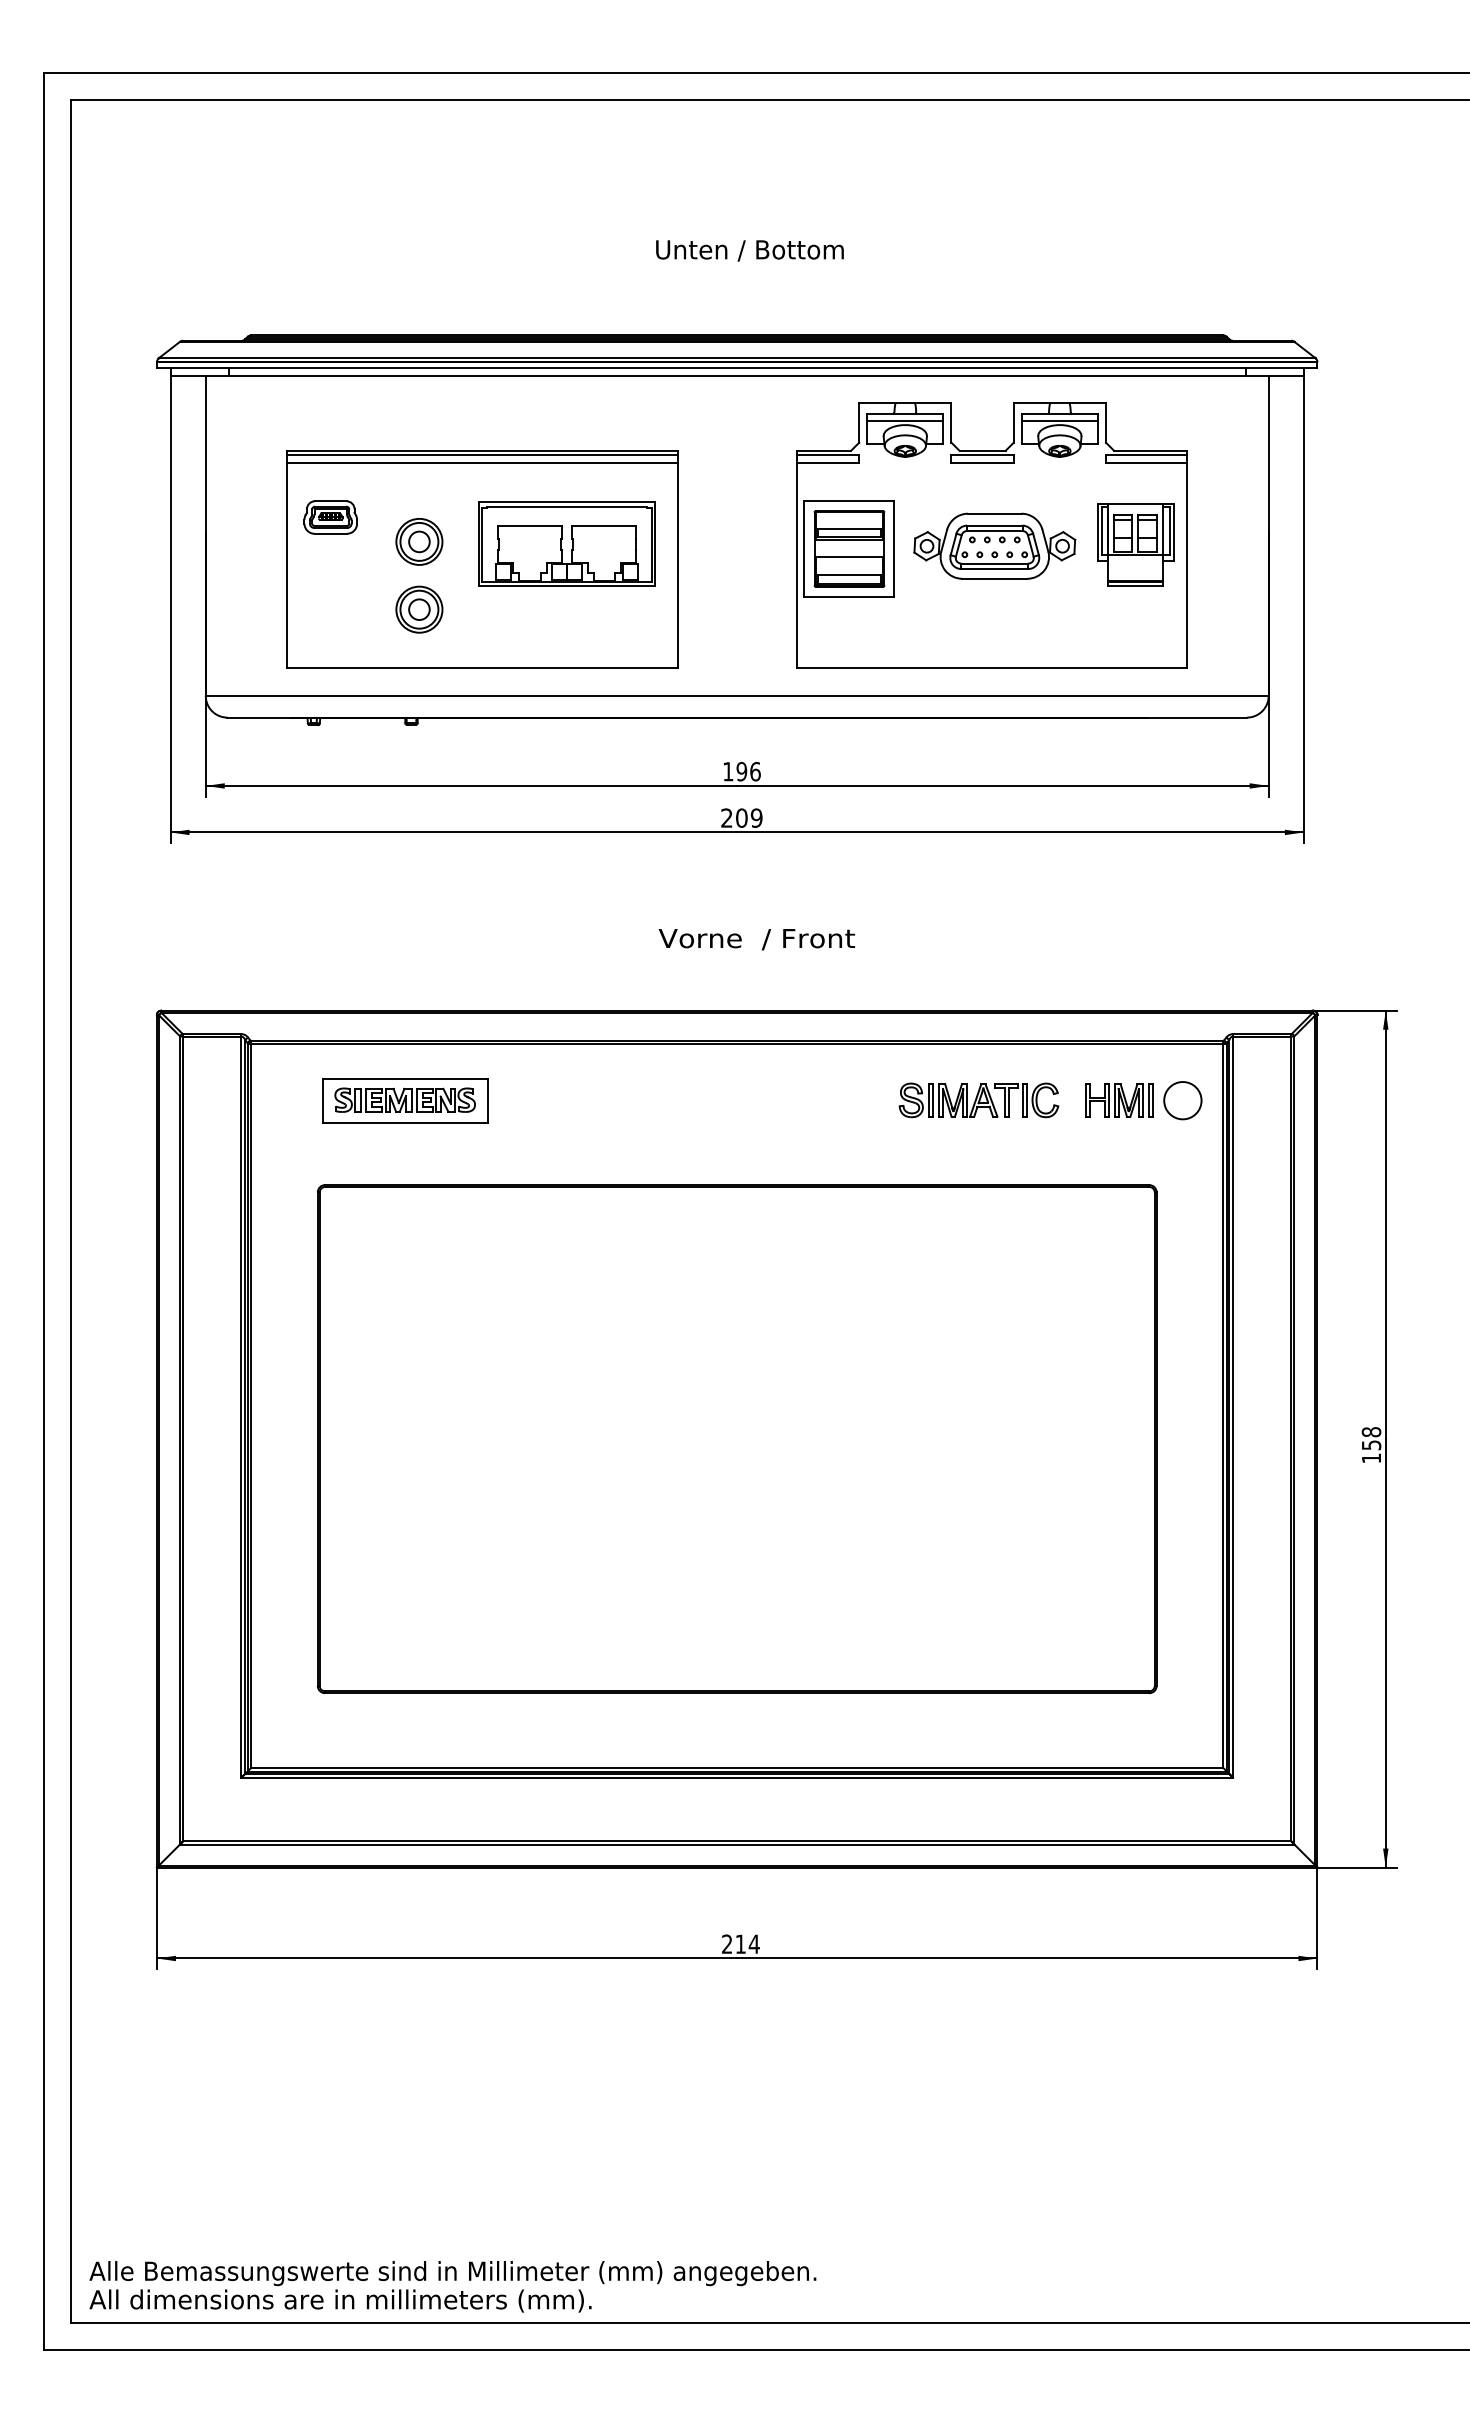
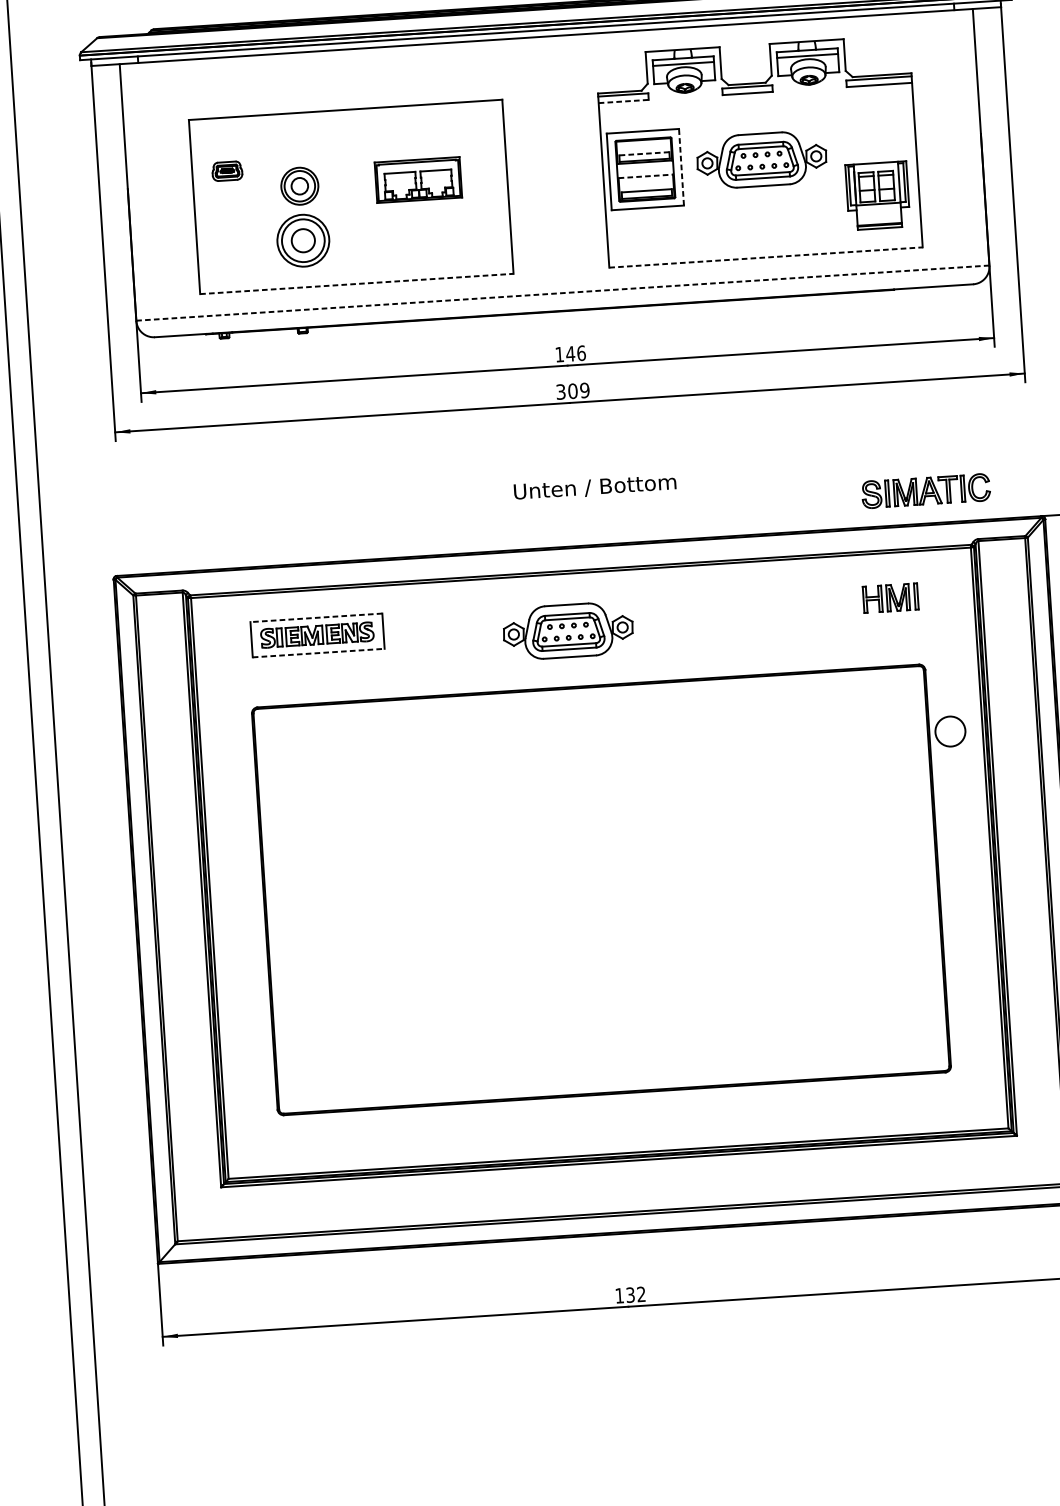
line: (482, 454) -> (345, 112), removed
line: (482, 462) -> (346, 119), removed
line: (828, 462) -> (624, 101), solid -> dashed
part: (330, 517) -> (227, 171), size x0.7
line: (848, 529) -> (643, 154), solid -> dashed
part: (566, 543) -> (417, 179), size x0.6
part: (1135, 544) -> (877, 195), moved
line: (894, 548) -> (681, 166), solid -> dashed
line: (849, 557) -> (645, 176), solid -> dashed
part: (419, 609) -> (303, 240), size x1.4
line: (482, 667) -> (356, 283), solid -> dashed
line: (992, 667) -> (766, 257), solid -> dashed
line: (736, 695) -> (562, 293), solid -> dashed
text: (741, 771) -> (570, 353), 196 -> 146
text: (726, 817) -> (560, 391), 209 -> 309
text: (760, 939) -> (594, 487), Vorne  / Front -> Unten / Bottom
line: (404, 1078) -> (315, 617), solid -> dashed
part: (978, 1100) -> (925, 491), moved
circle: (1182, 1100) -> (950, 731), moved
part: (716, 1114) -> (568, 630), added
line: (405, 1122) -> (318, 652), solid -> dashed
text: (740, 1943) -> (630, 1294), 214 -> 132

